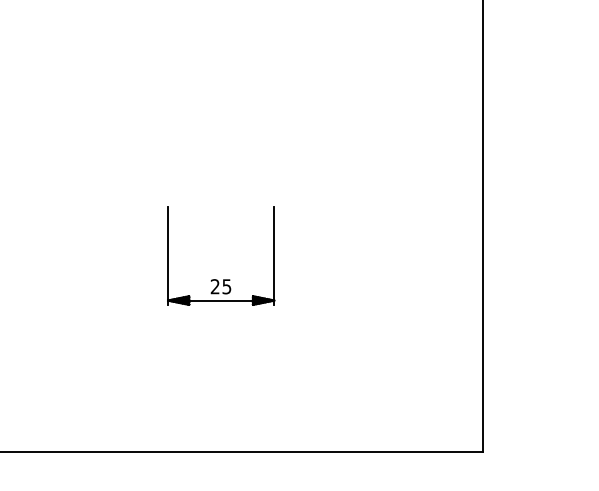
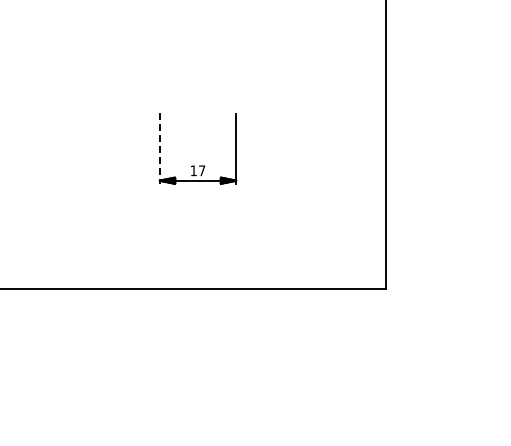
line: (167, 257) -> (159, 149), solid -> dashed
text: (220, 286) -> (197, 170), 25 -> 17

